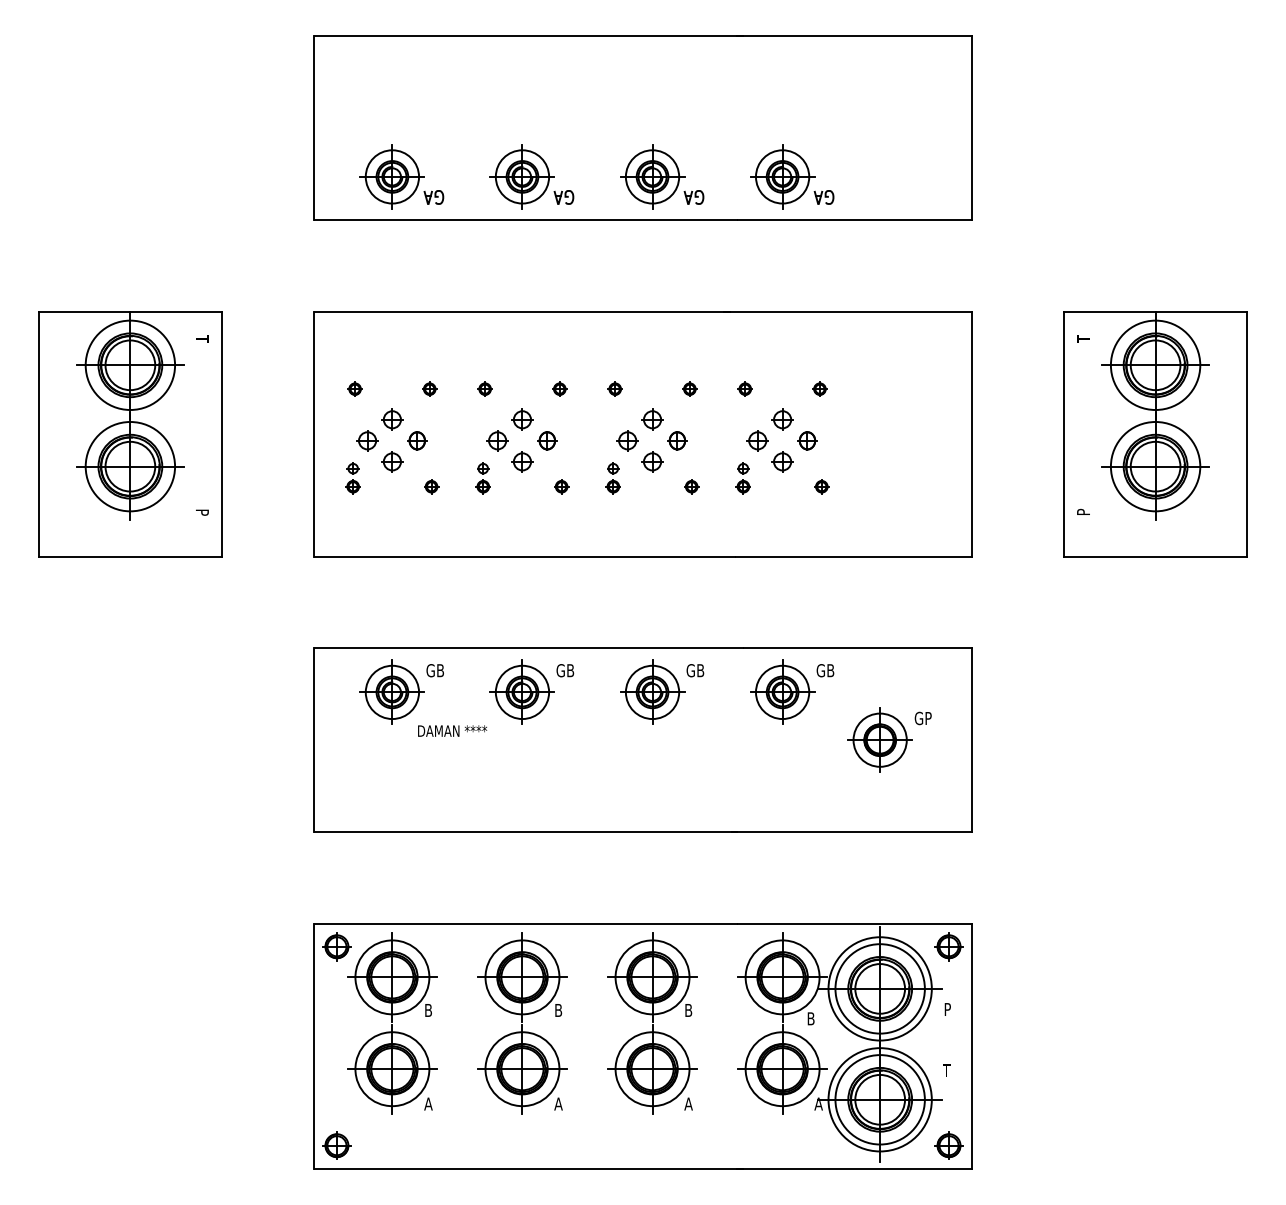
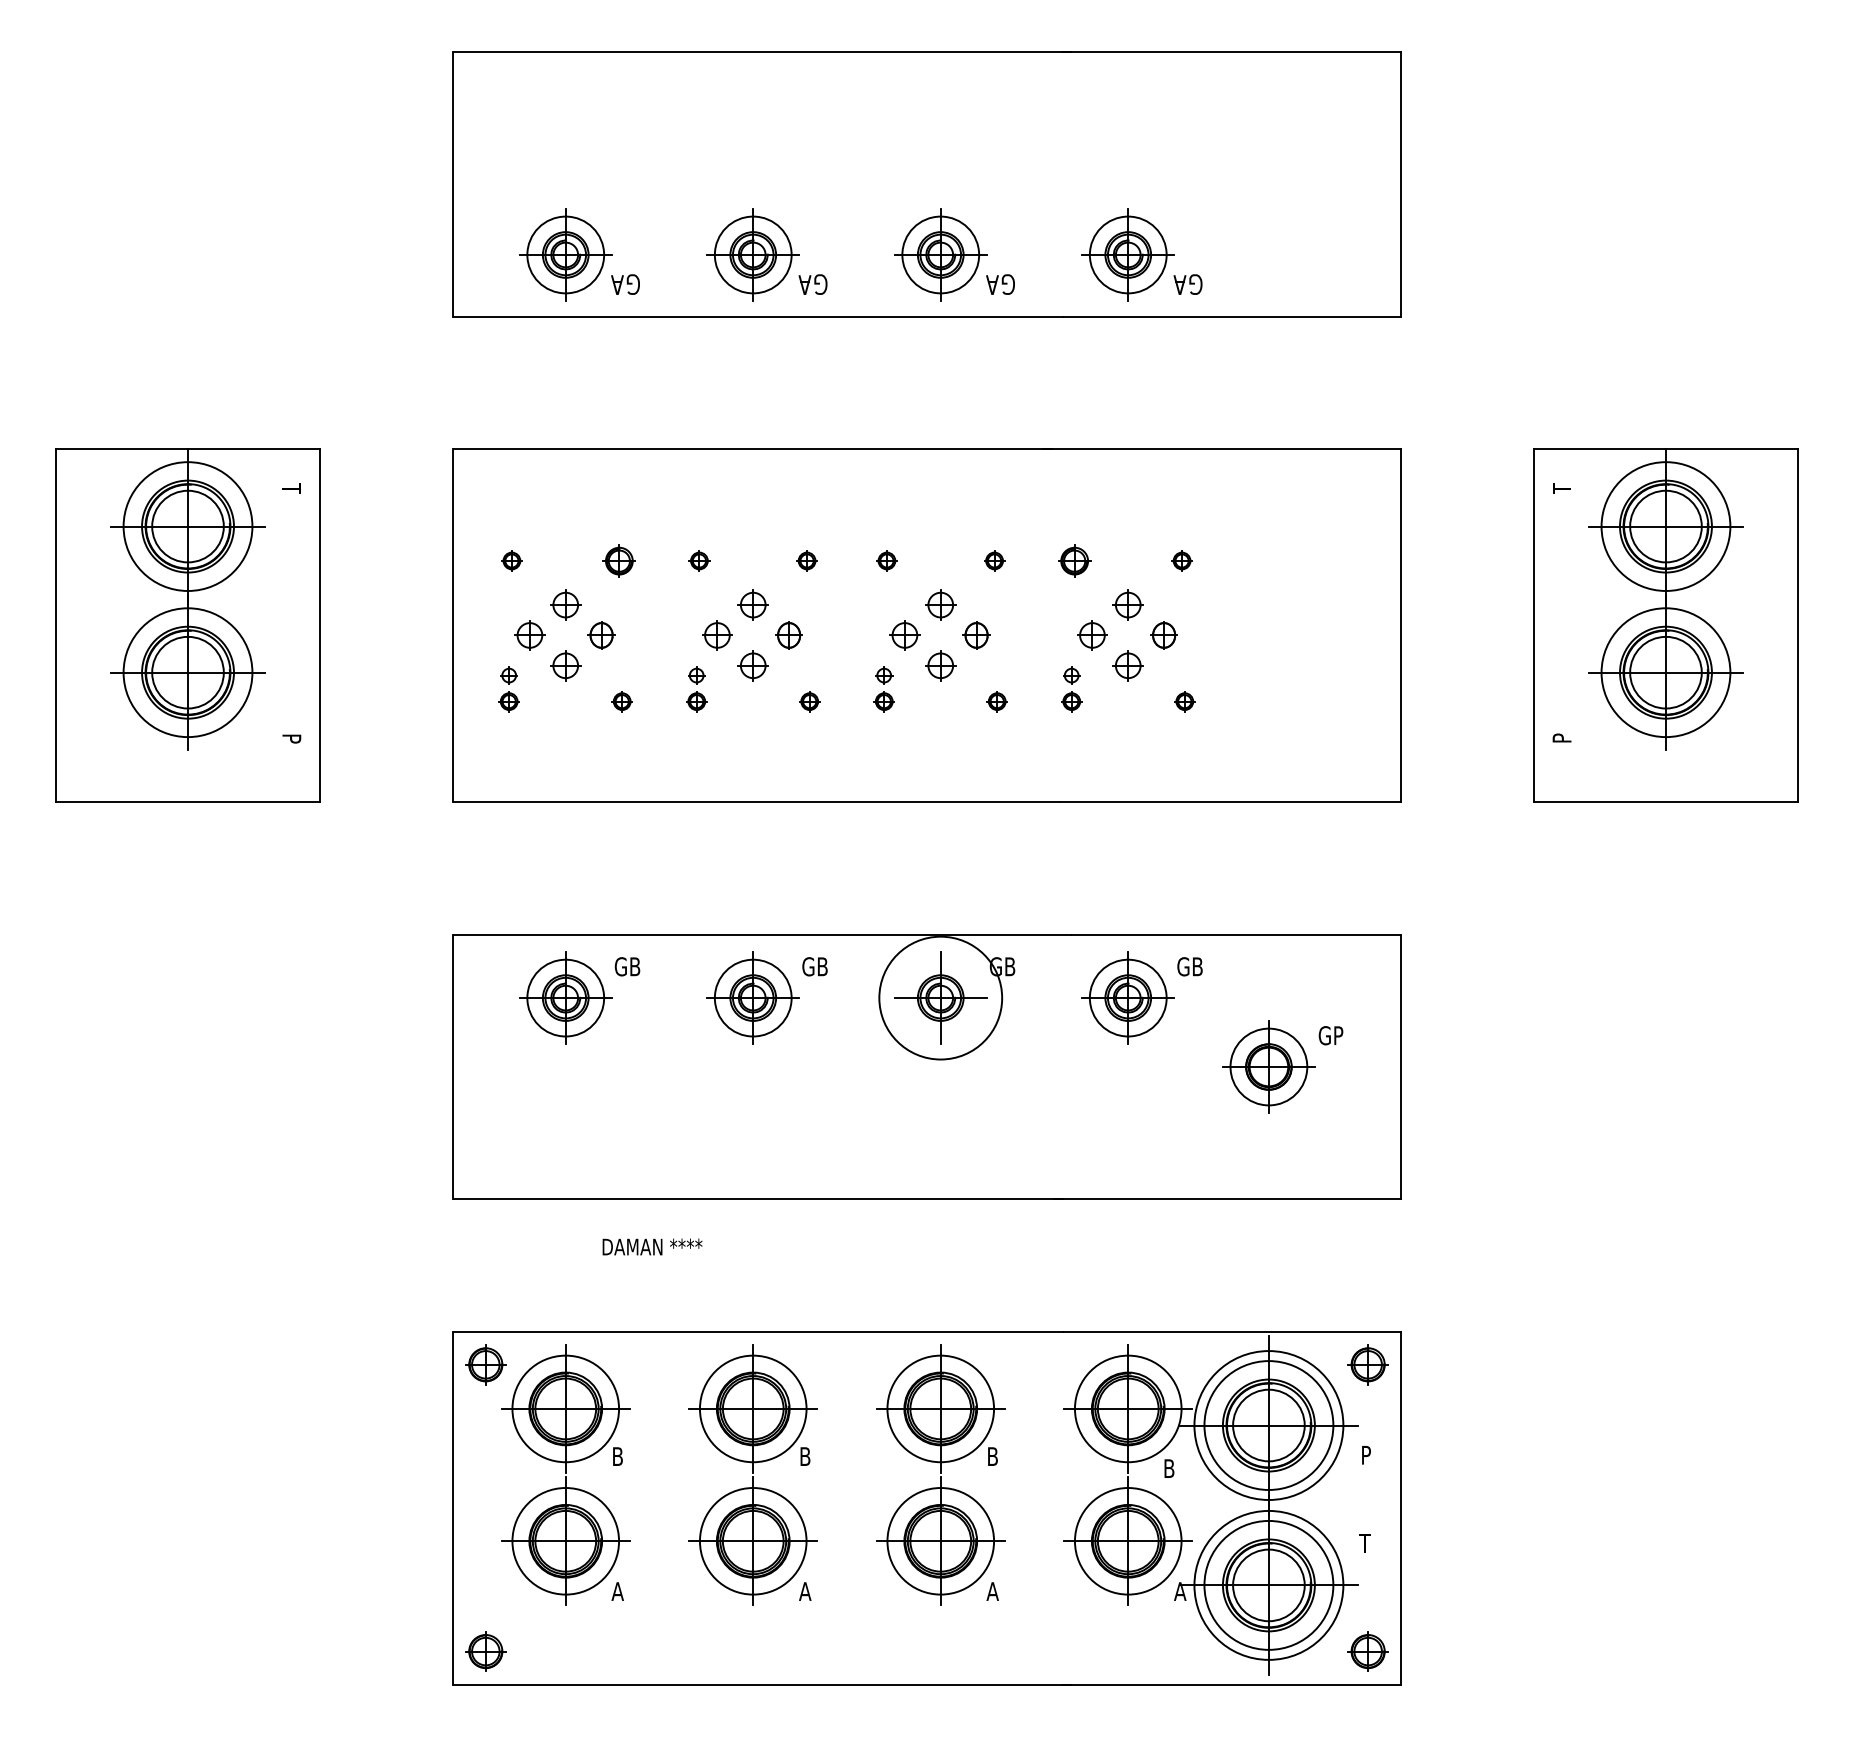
part: (429, 388) -> (619, 559), size x1.6
part: (744, 388) -> (1073, 559), size x1.6
circle: (652, 692) -> (940, 998), size x1.6
text: (452, 730) -> (652, 1246), moved

